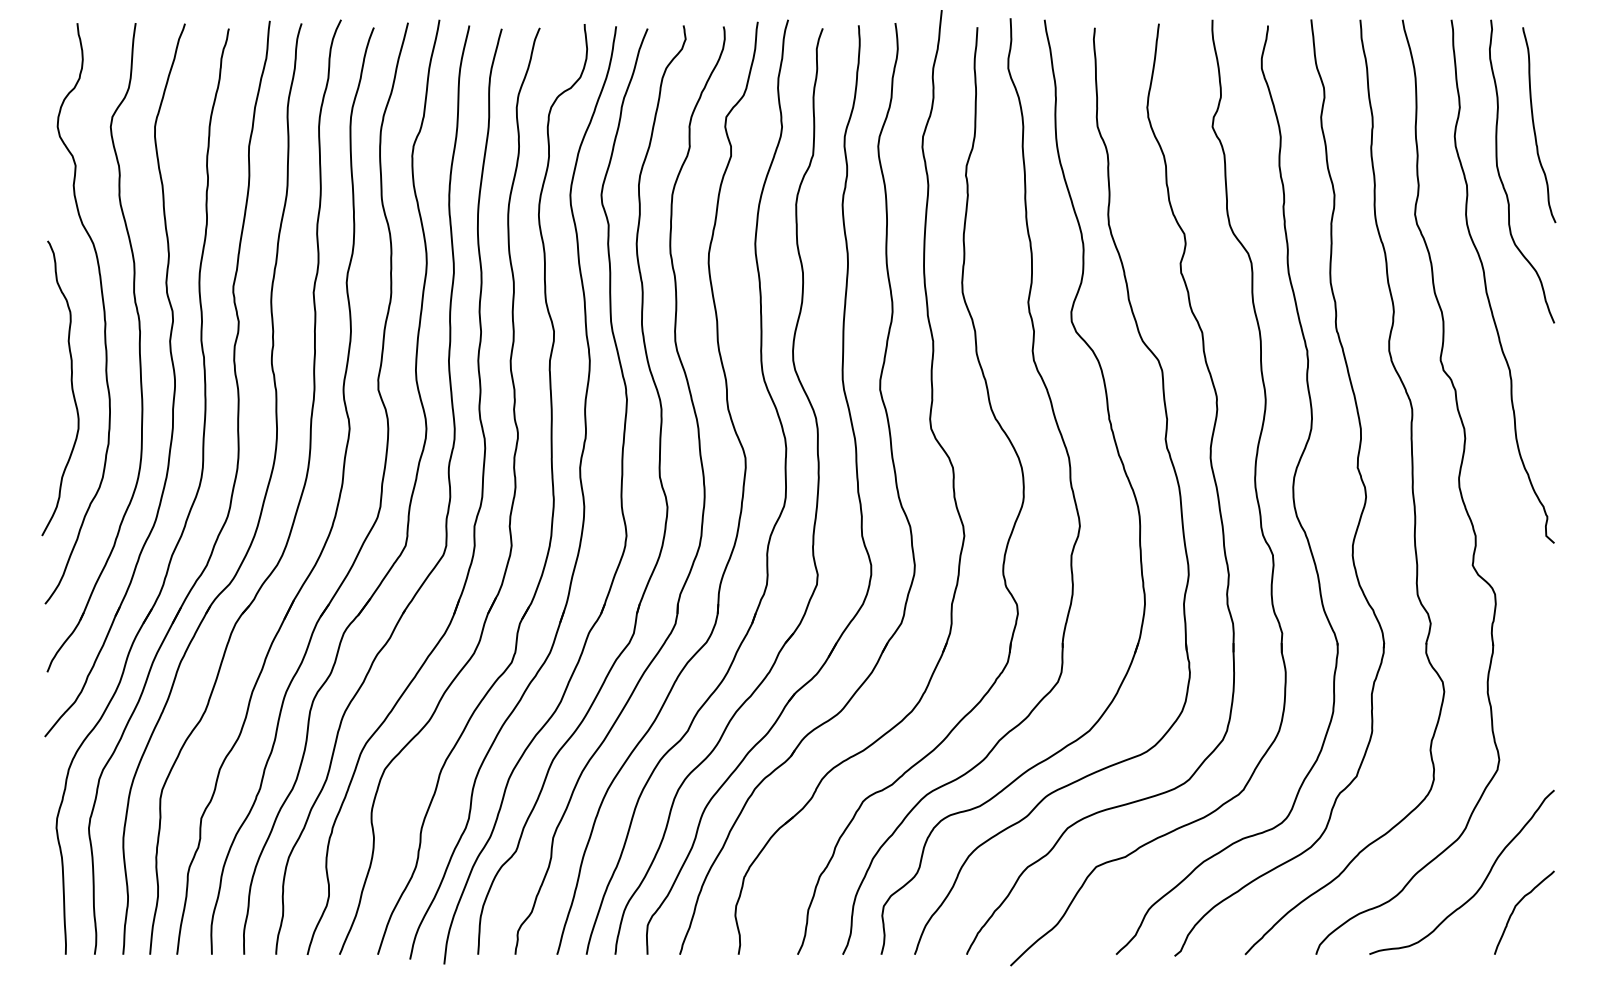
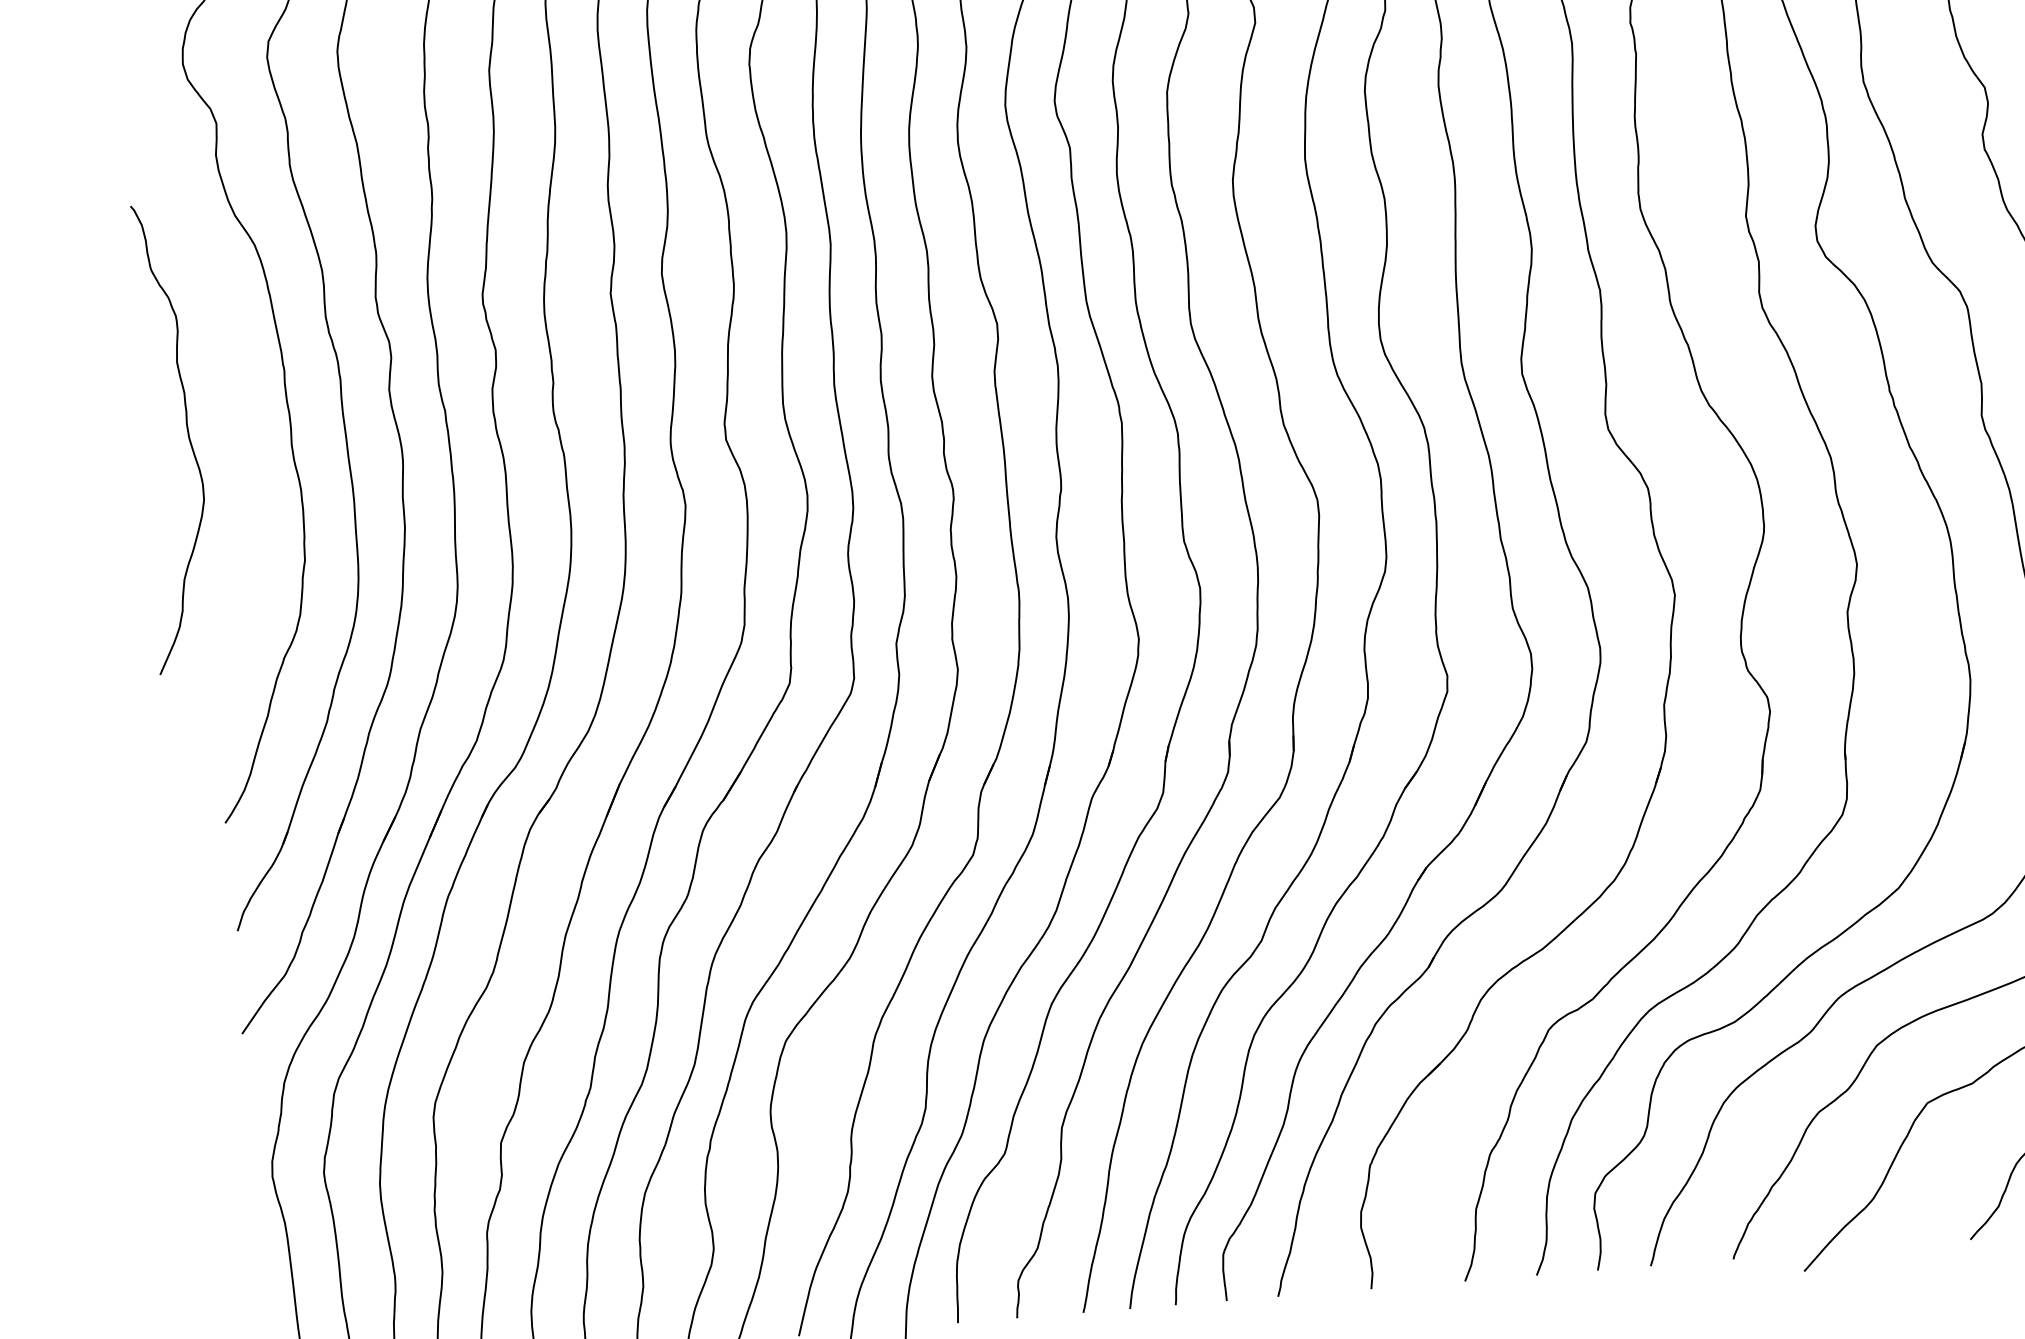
curve: (71, 388) -> (187, 437), moved

